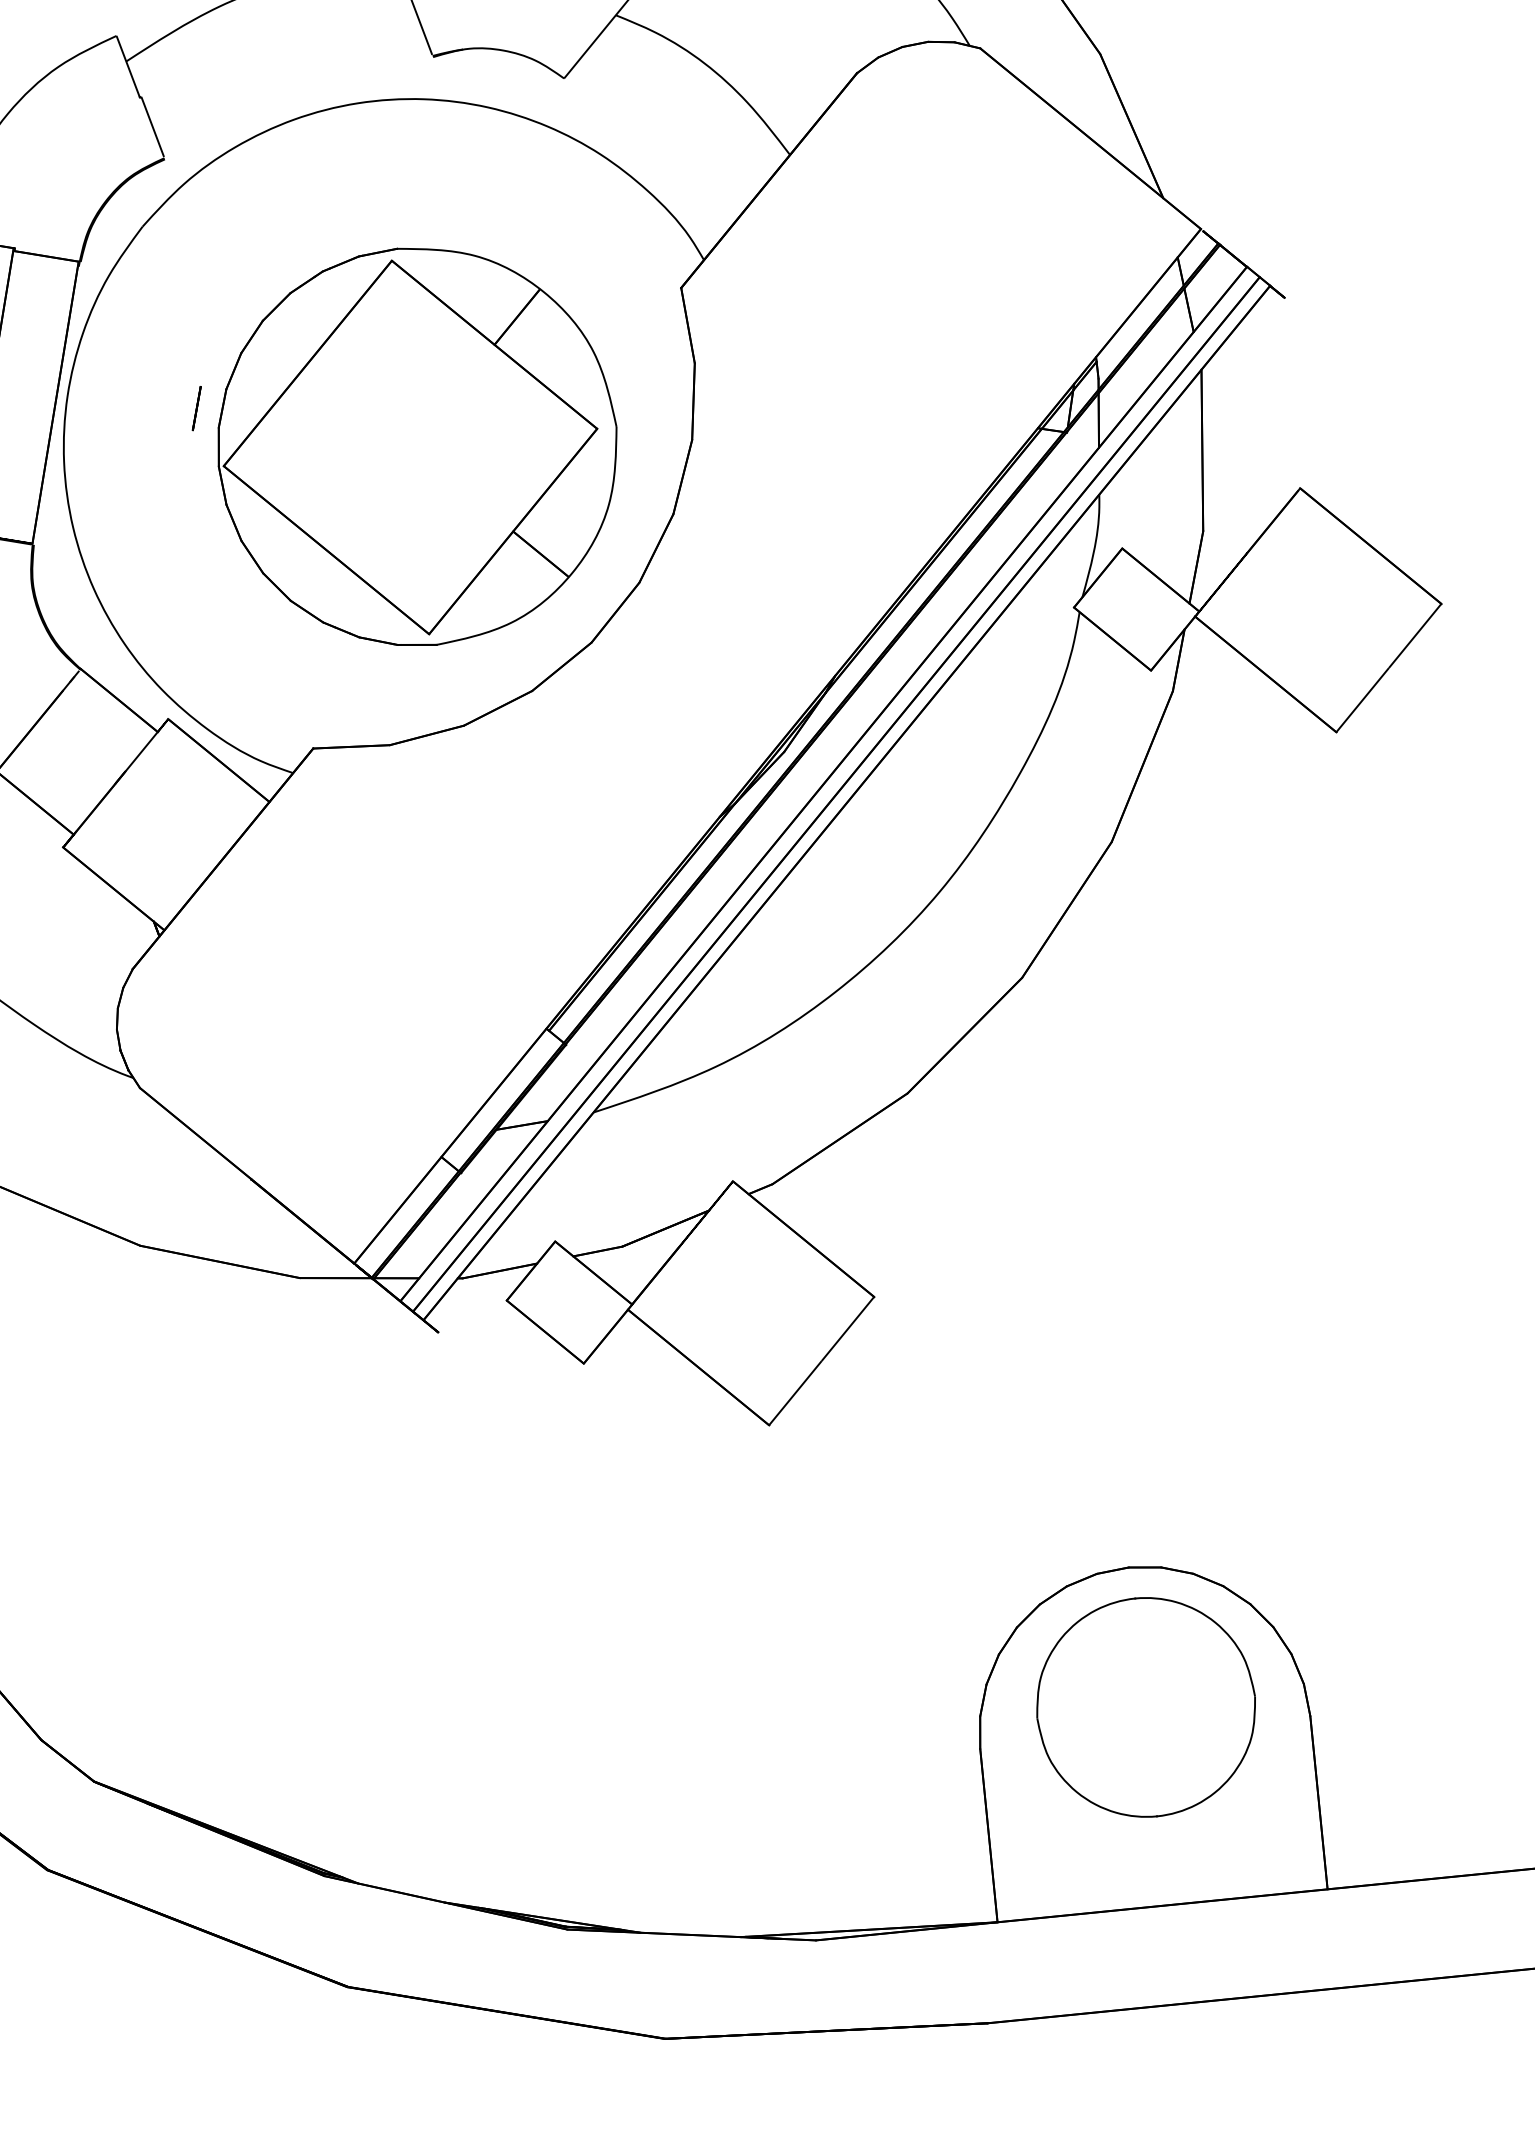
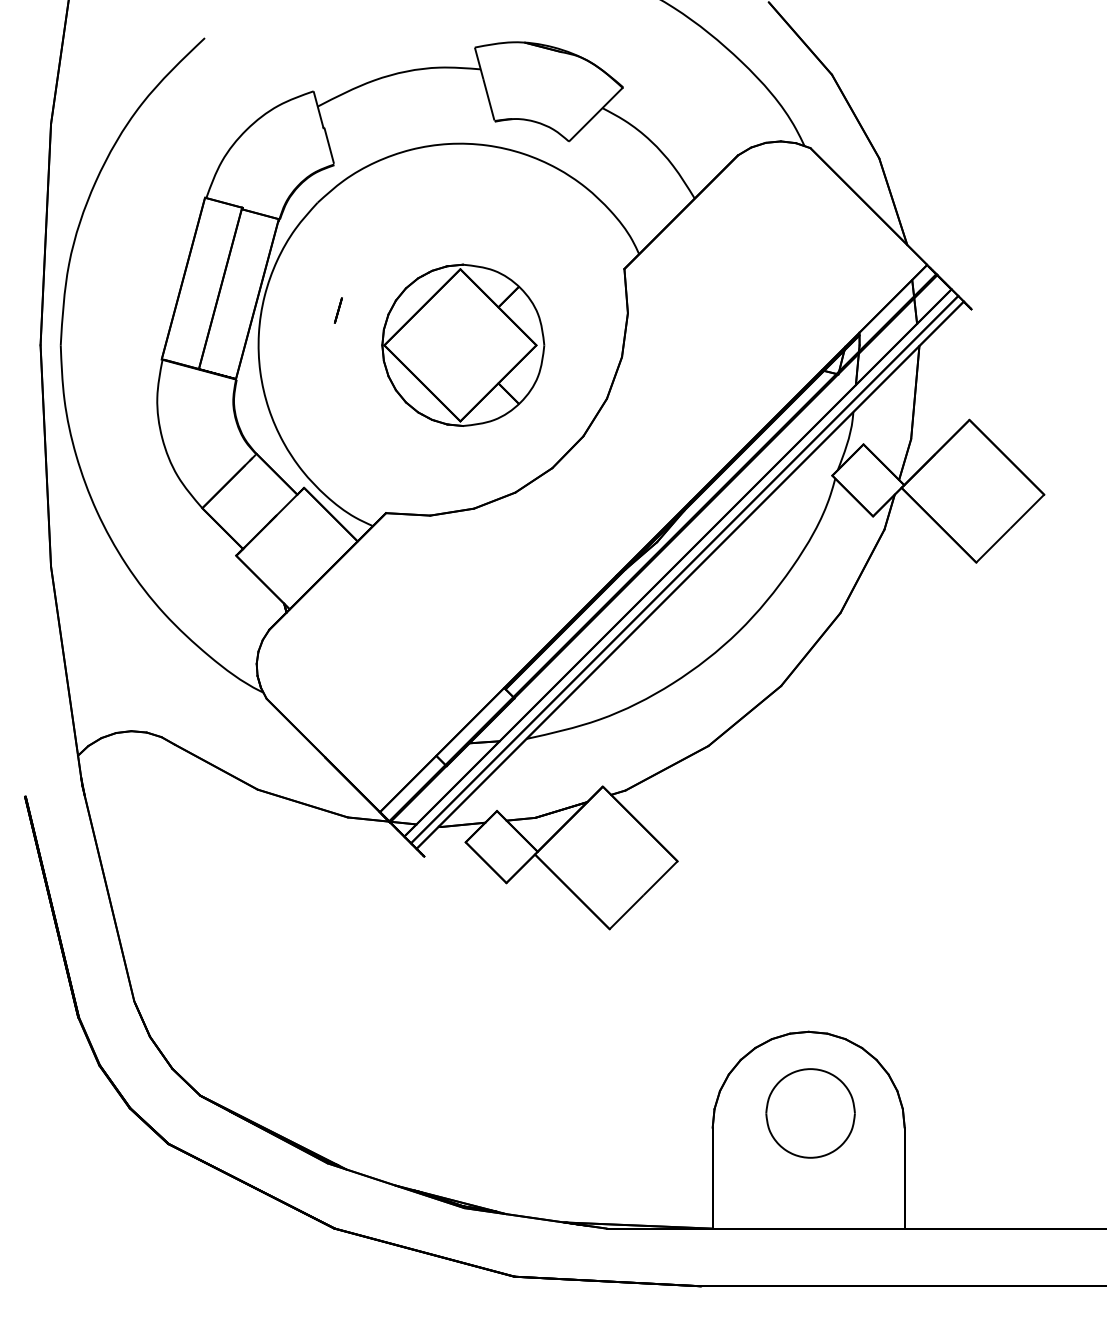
part: (416, 447) -> (462, 345), size x0.7
part: (1145, 1707) -> (810, 1113), size x0.7

